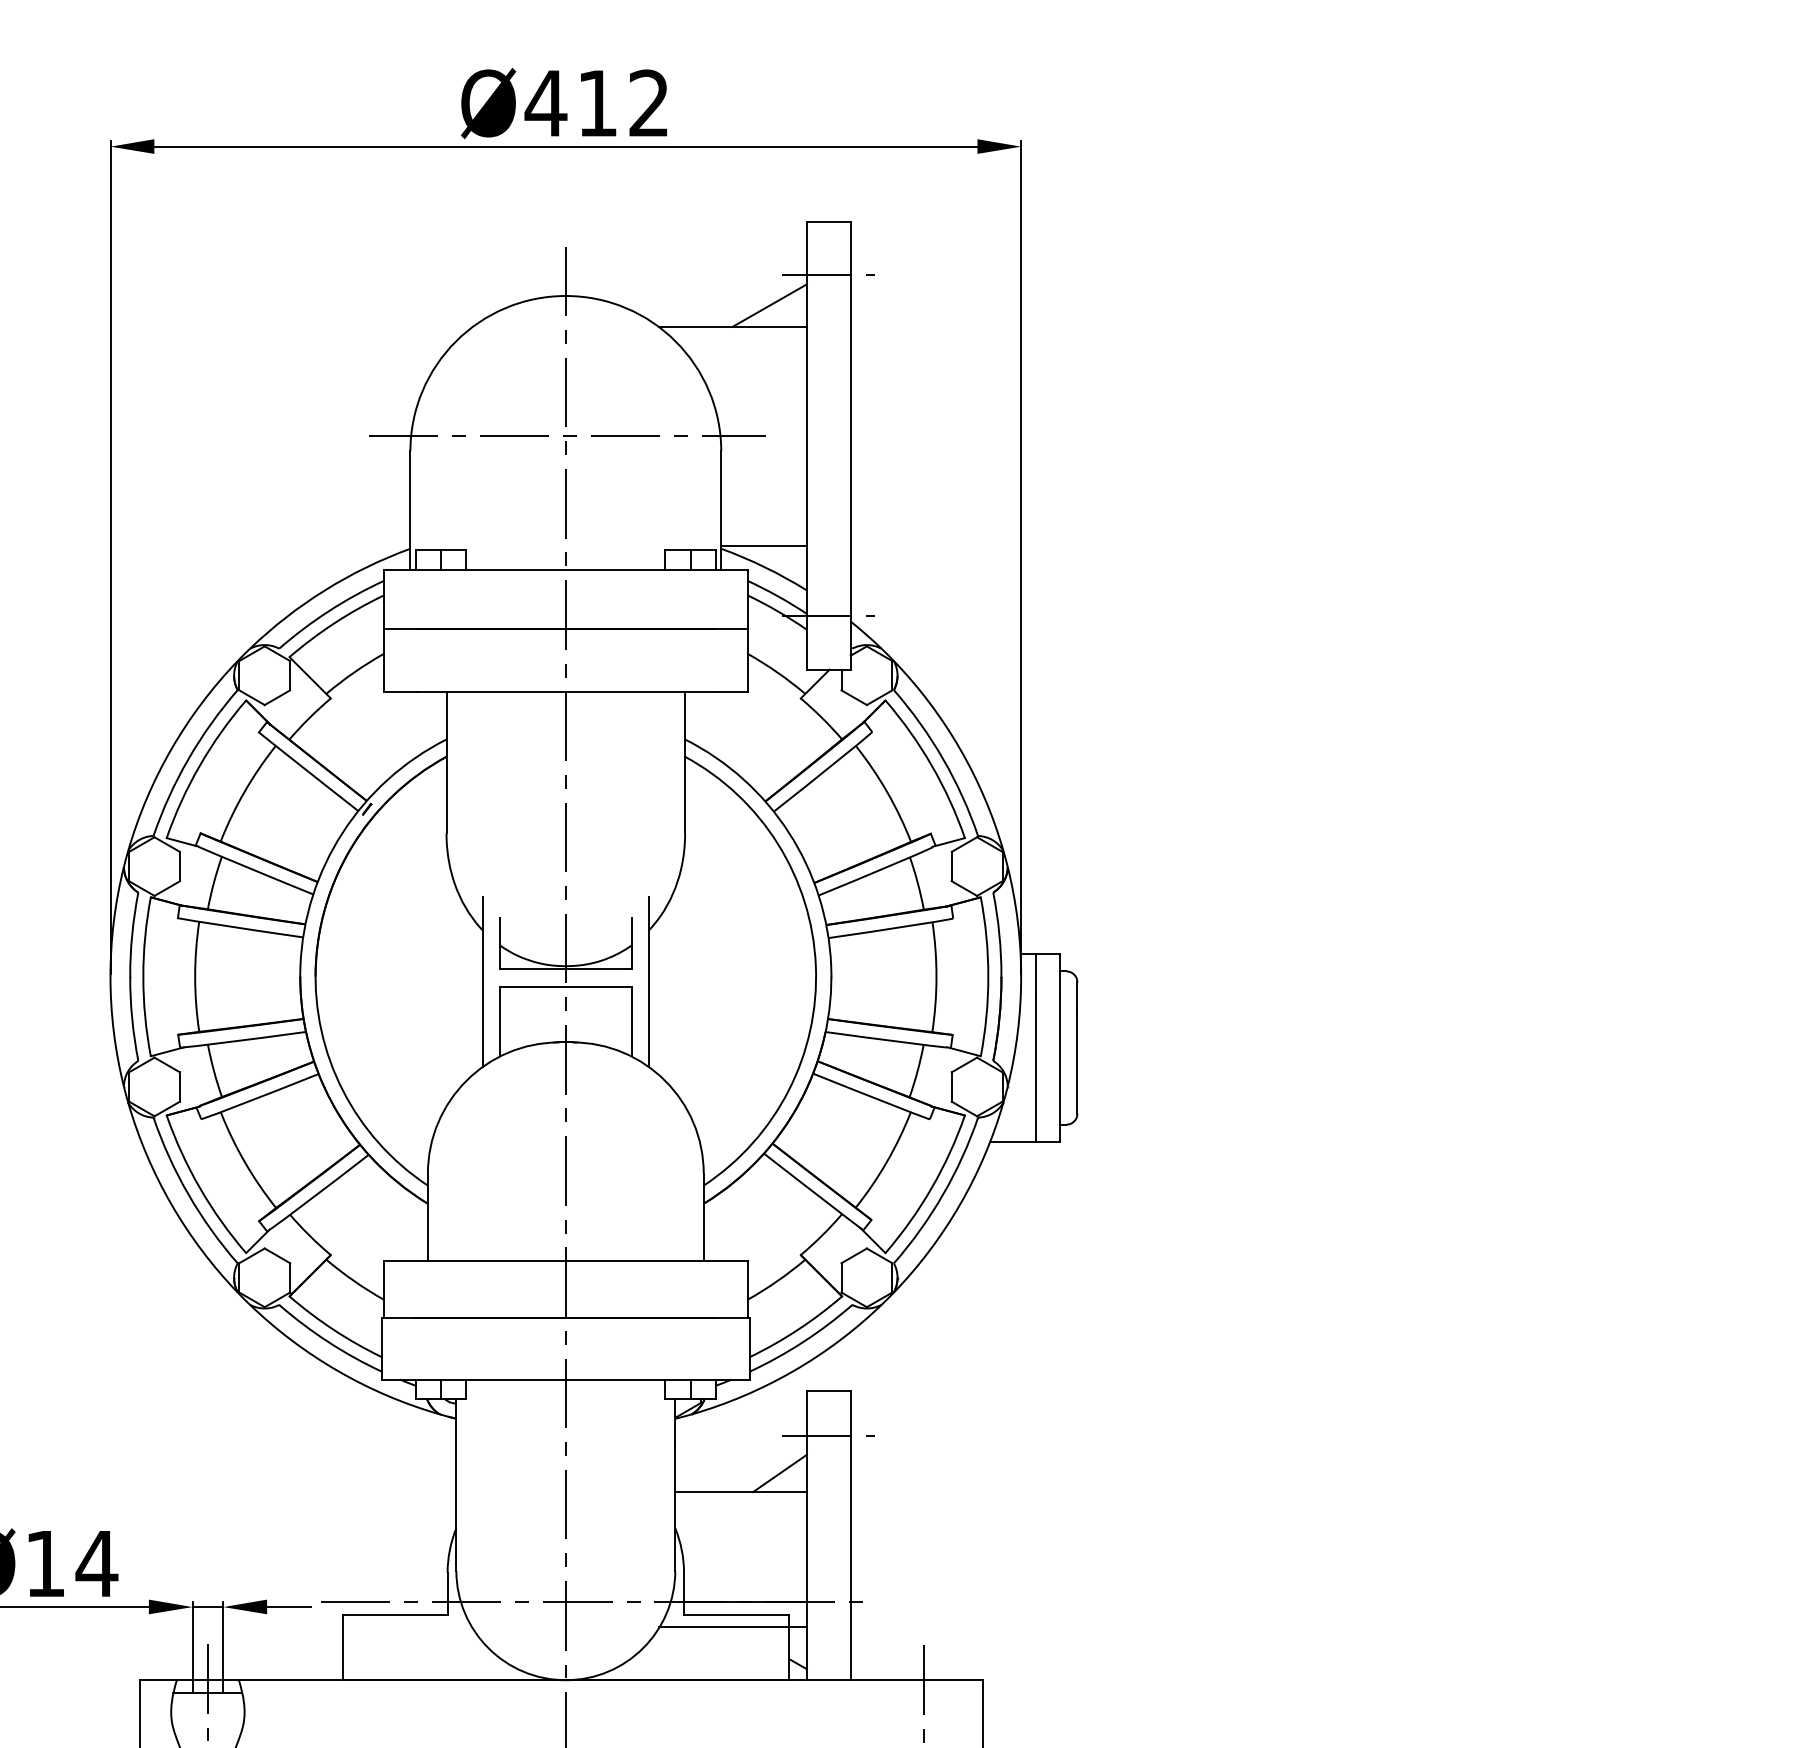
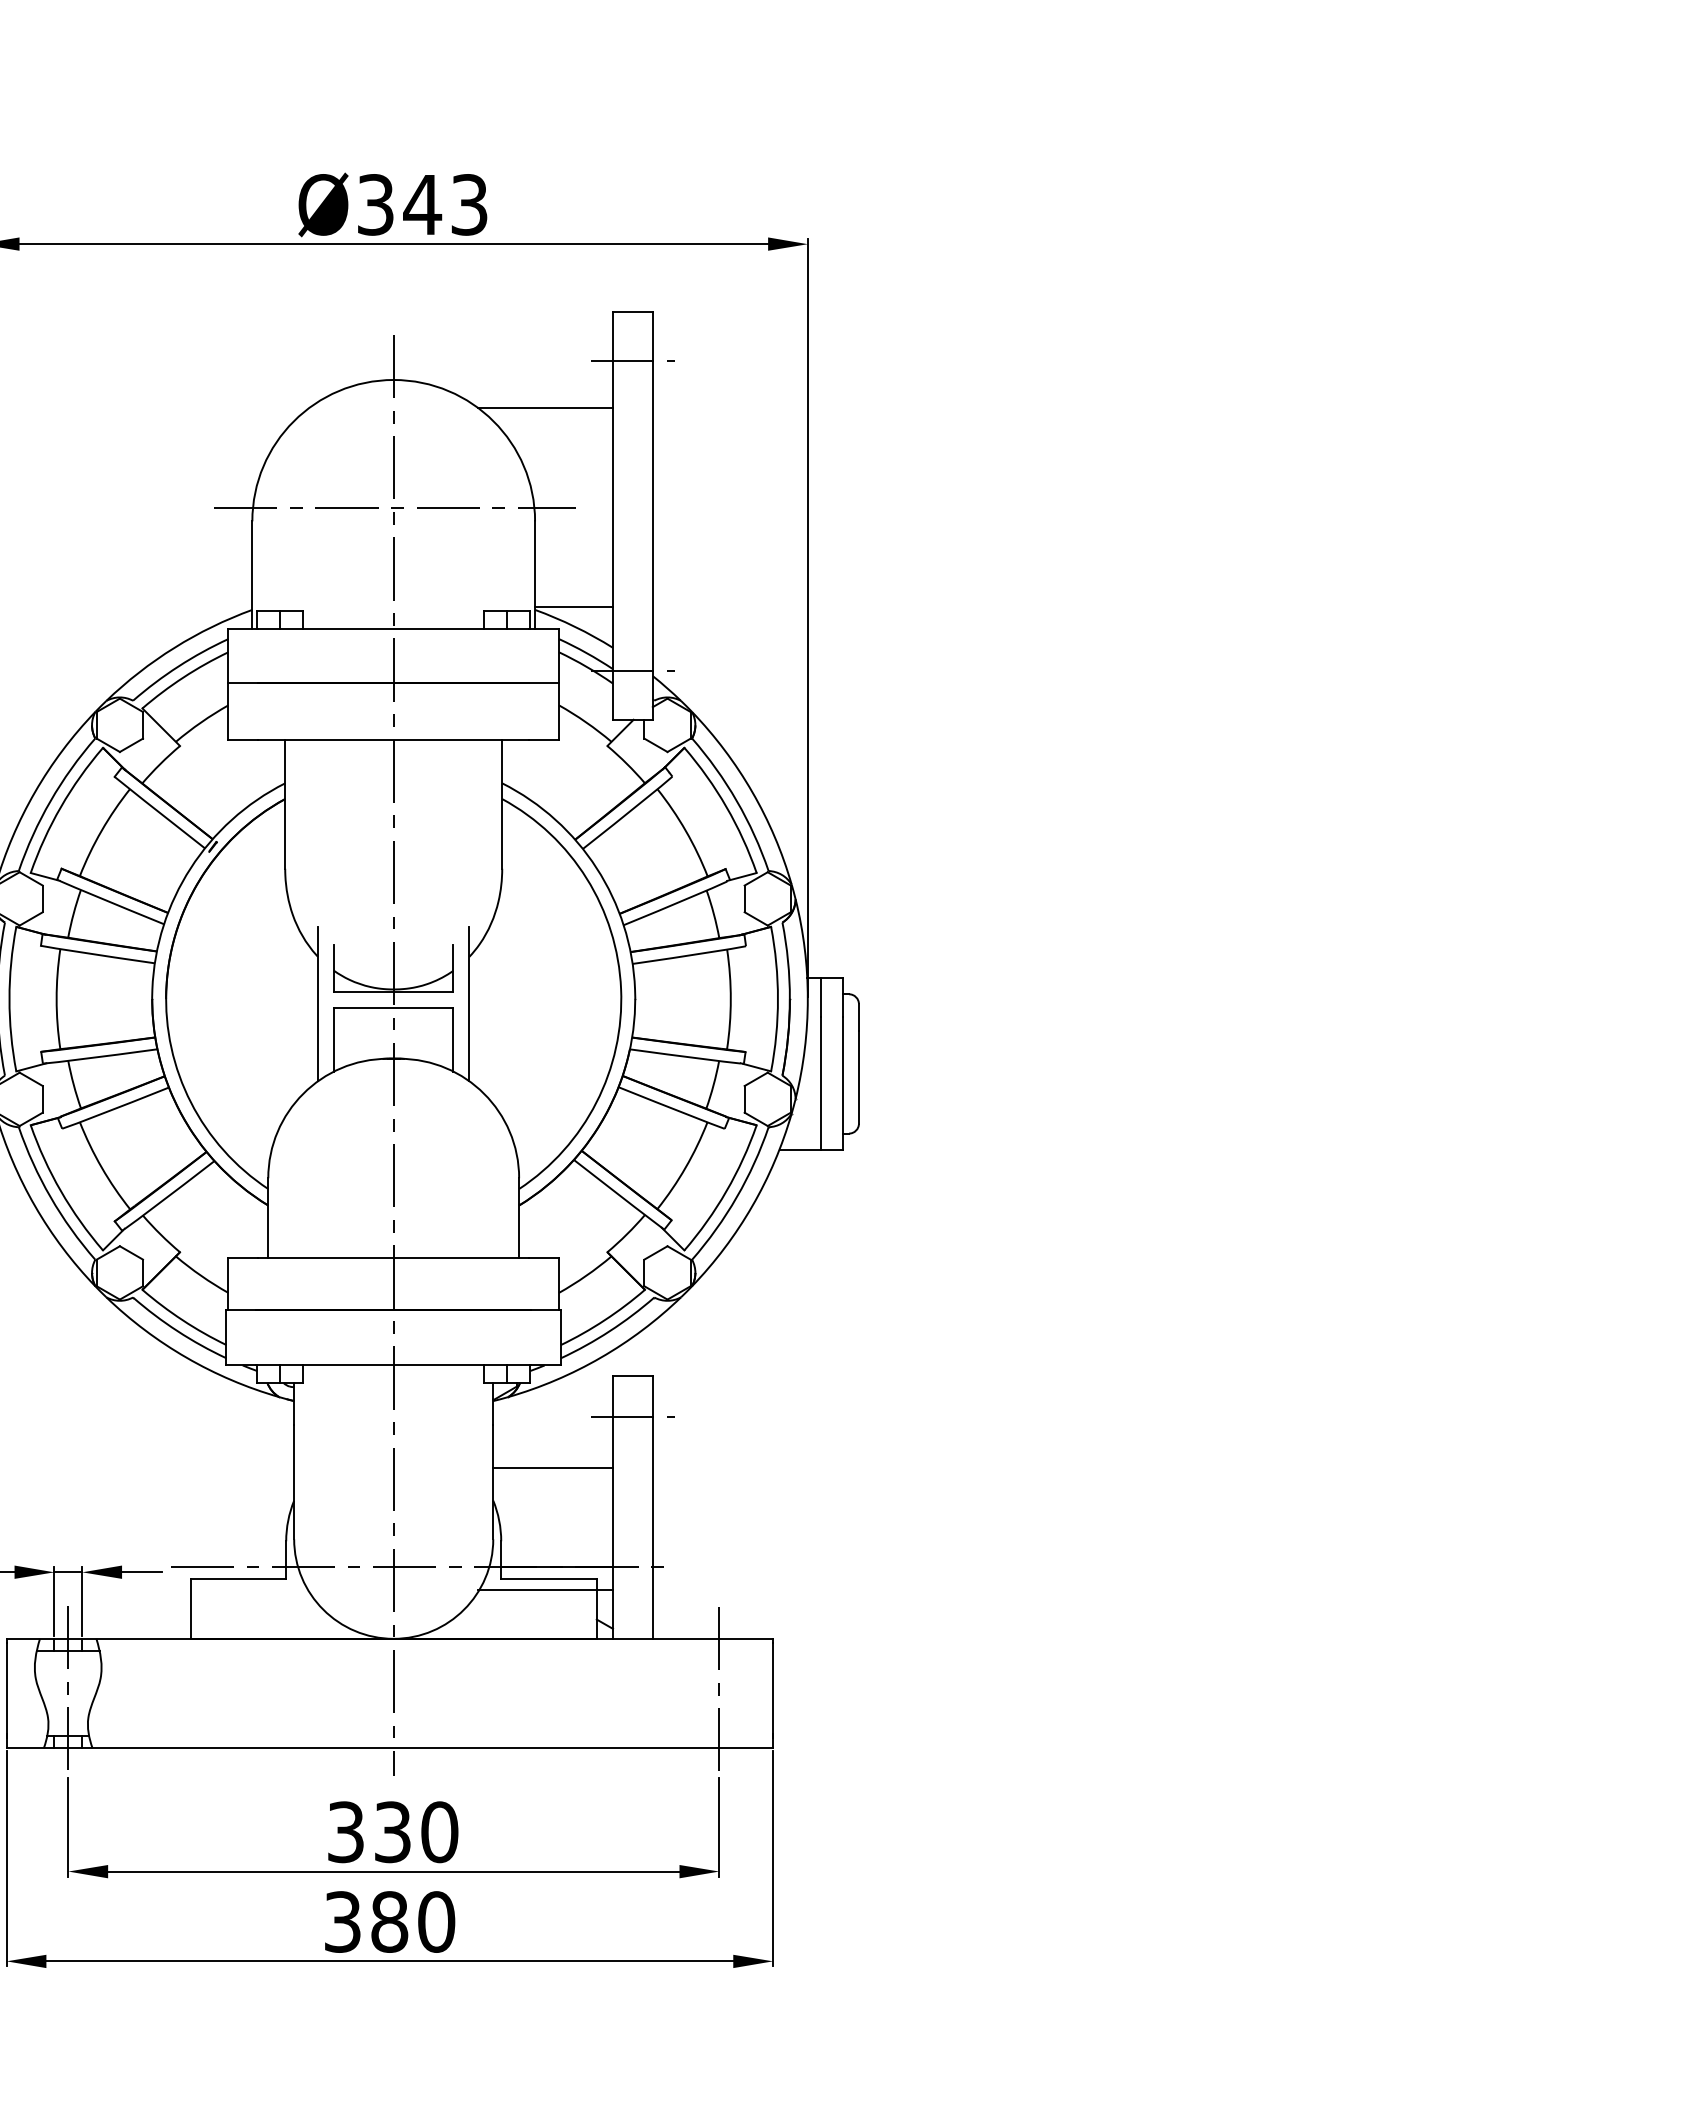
text: (596, 103) -> (421, 204), Ø412 -> Ø343
line: (770, 305) -> (579, 388), removed
line: (780, 1473) -> (588, 1450), removed

